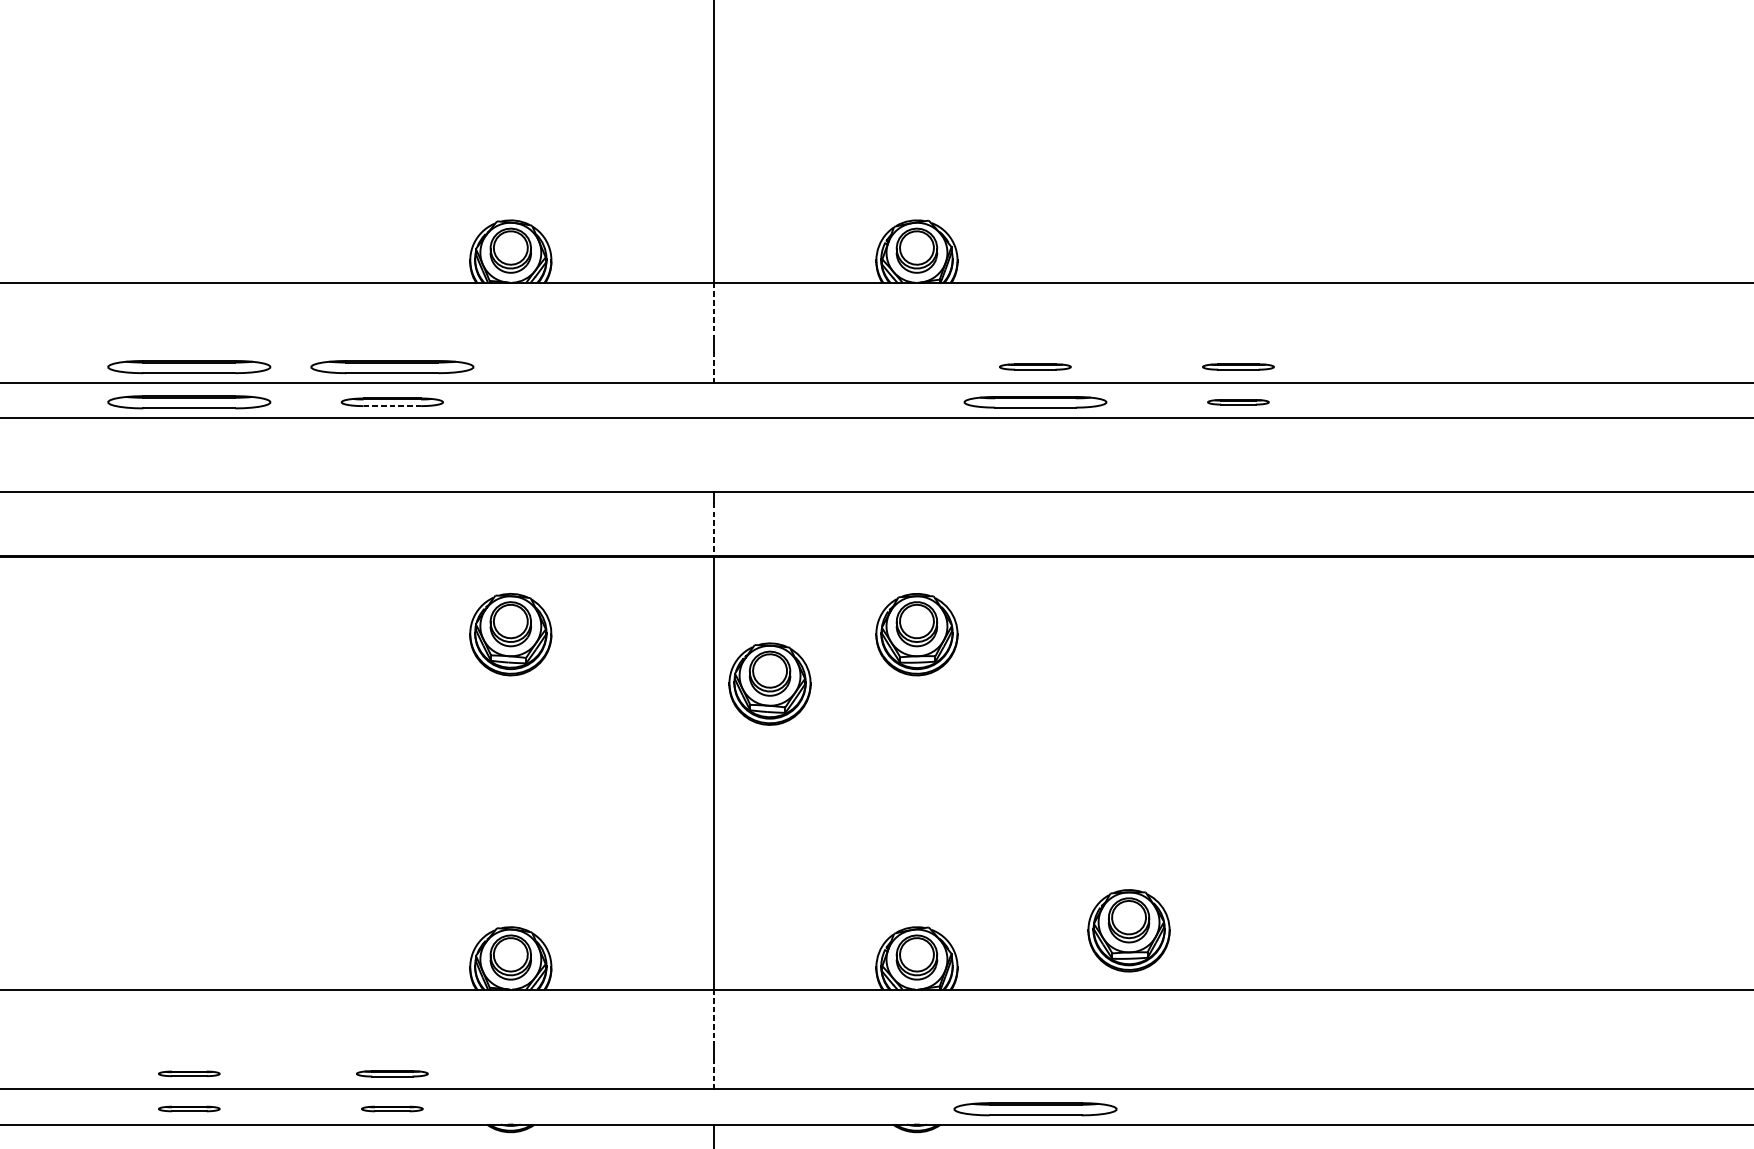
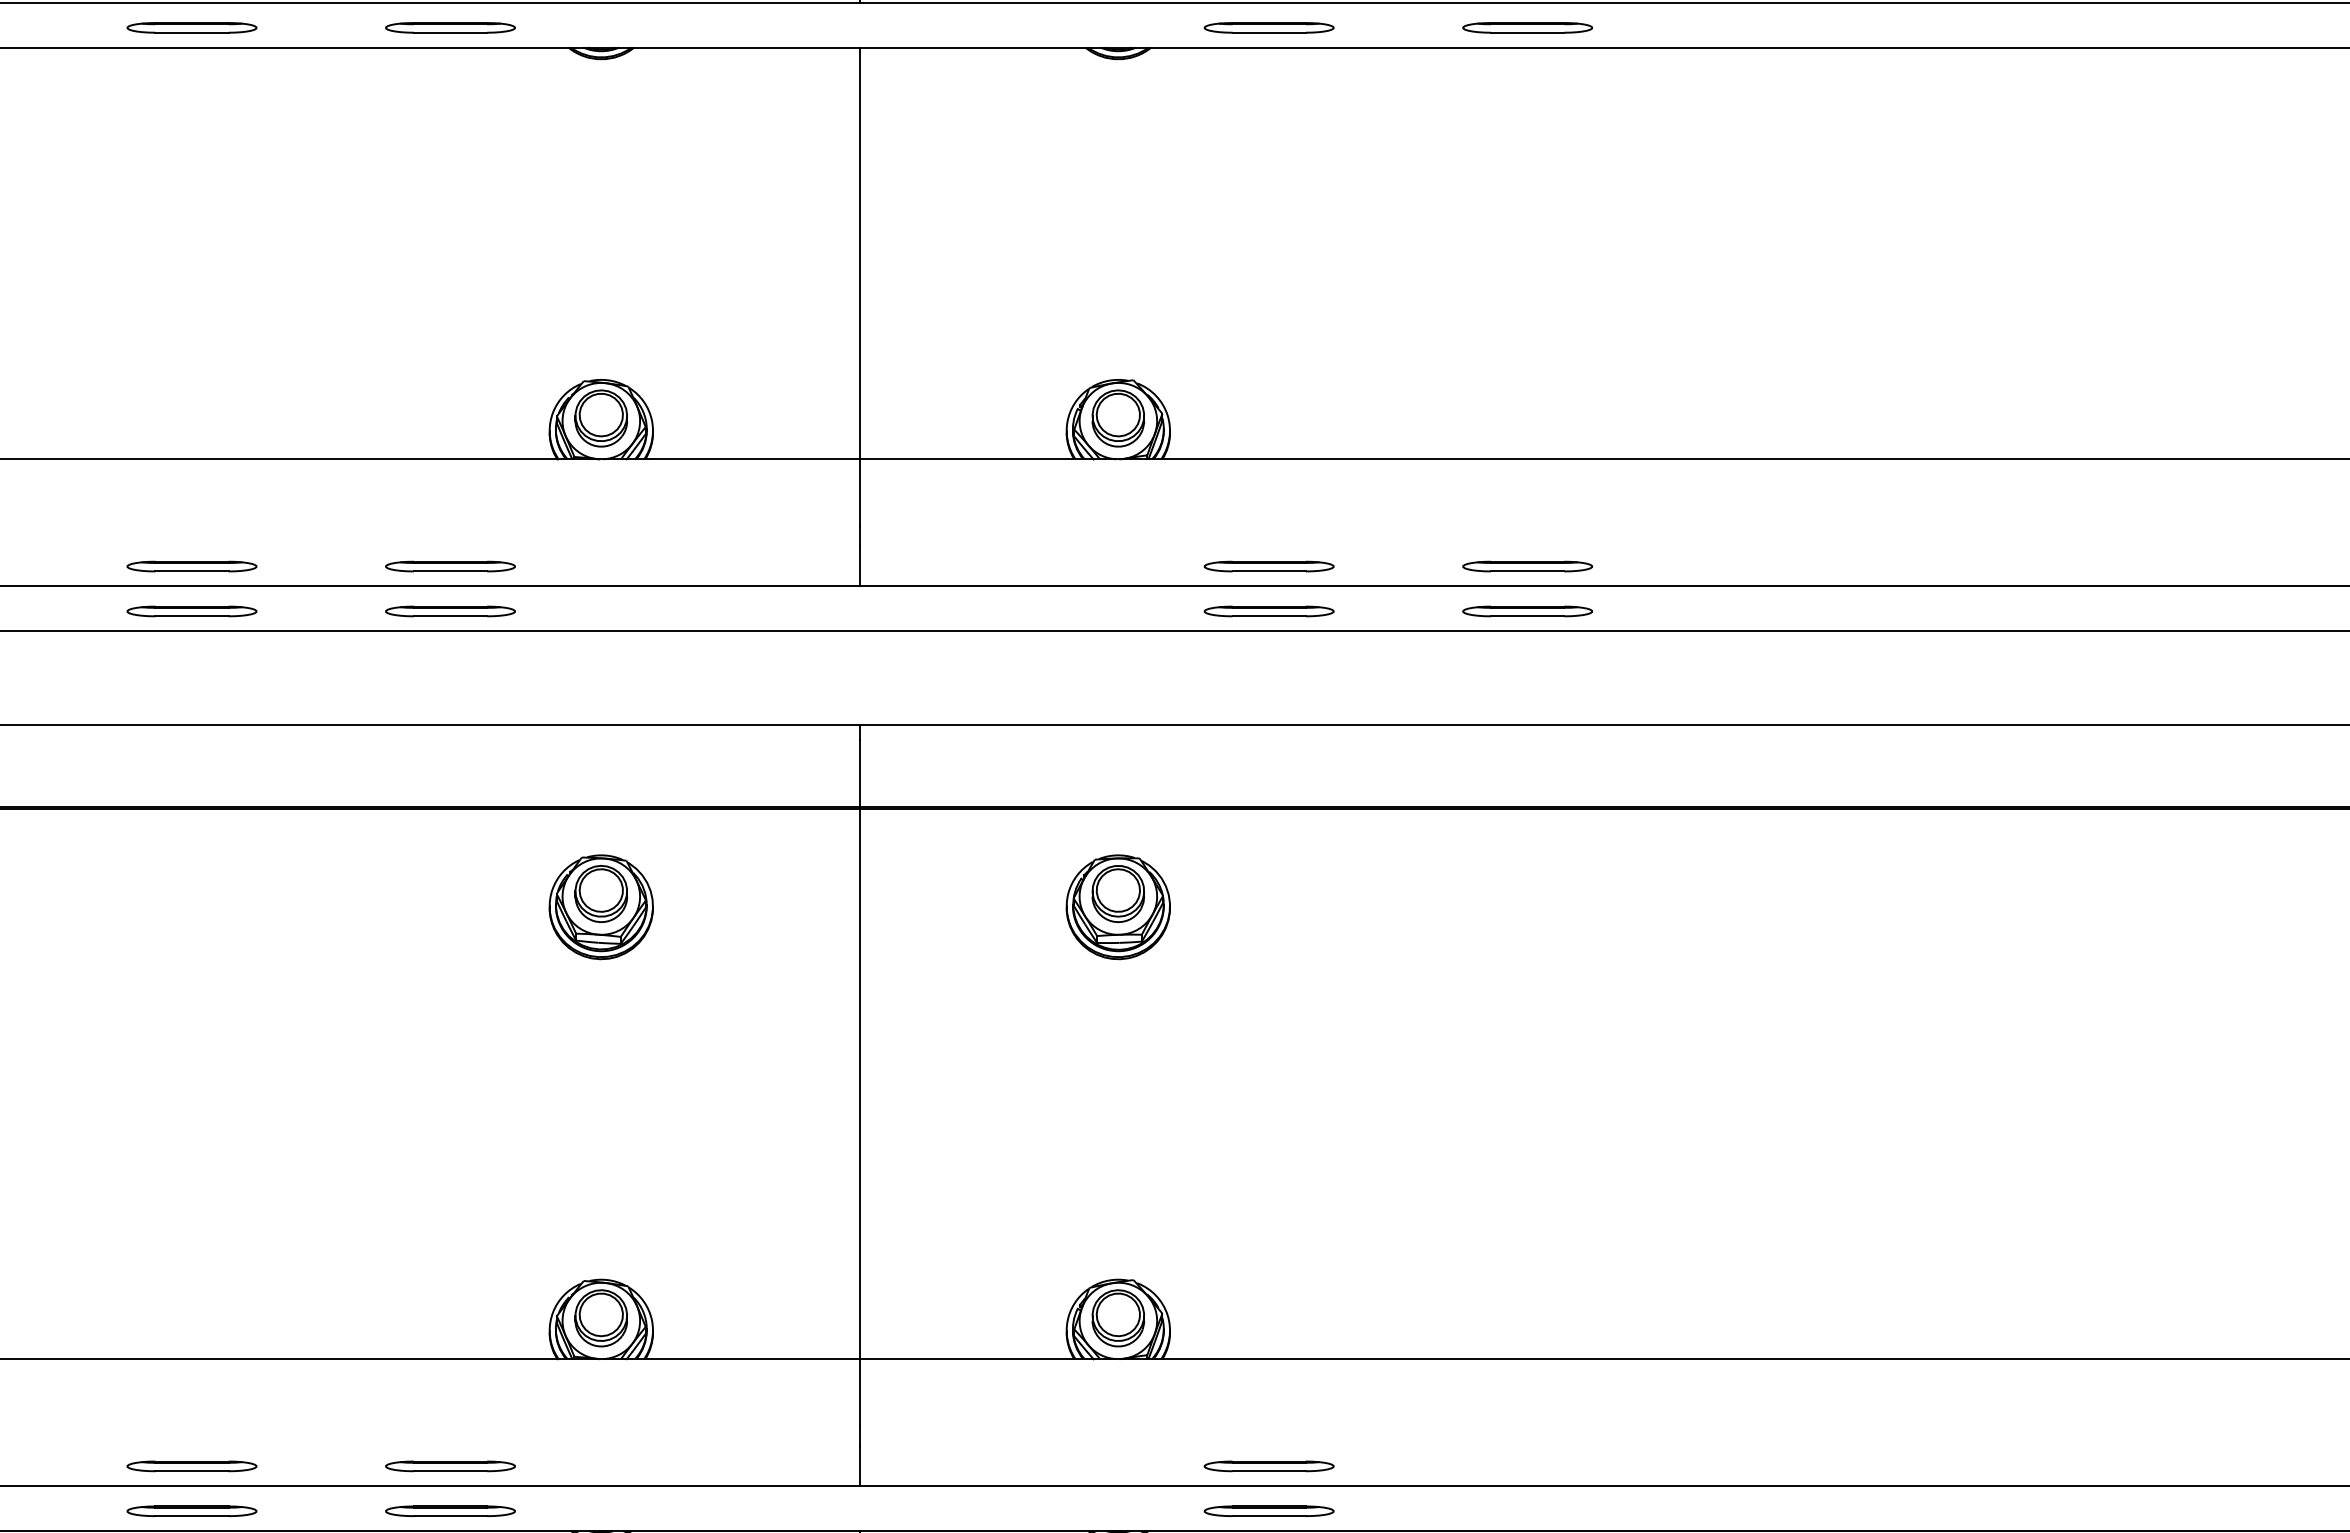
line: (713, 309) -> (859, 493), dashed -> solid
part: (188, 366) -> (191, 566), size x0.62
part: (392, 366) -> (450, 566), size x0.62
part: (1034, 366) -> (1268, 566), size x1.43
part: (1238, 366) -> (1527, 566), size x1.43
line: (713, 367) -> (859, 567), dashed -> solid
part: (188, 402) -> (191, 611), size x0.62
part: (1034, 402) -> (1268, 611), size x0.71
part: (1238, 402) -> (1527, 611), size x1.67
line: (392, 406) -> (450, 616), dashed -> solid
line: (713, 529) -> (859, 773), dashed -> solid
part: (769, 684) -> (930, 970), removed
part: (1128, 930) -> (1387, 1284), removed
line: (713, 1016) -> (859, 1393), dashed -> solid
part: (188, 1073) -> (191, 1466), size x1.67
part: (392, 1073) -> (450, 1466), size x1.43
line: (713, 1073) -> (859, 1466), dashed -> solid
part: (1034, 1073) -> (1268, 1466), added
part: (188, 1108) -> (191, 1510), size x1.67
part: (392, 1108) -> (450, 1510), size x1.67
part: (1034, 1108) -> (1268, 1510), size x0.62

